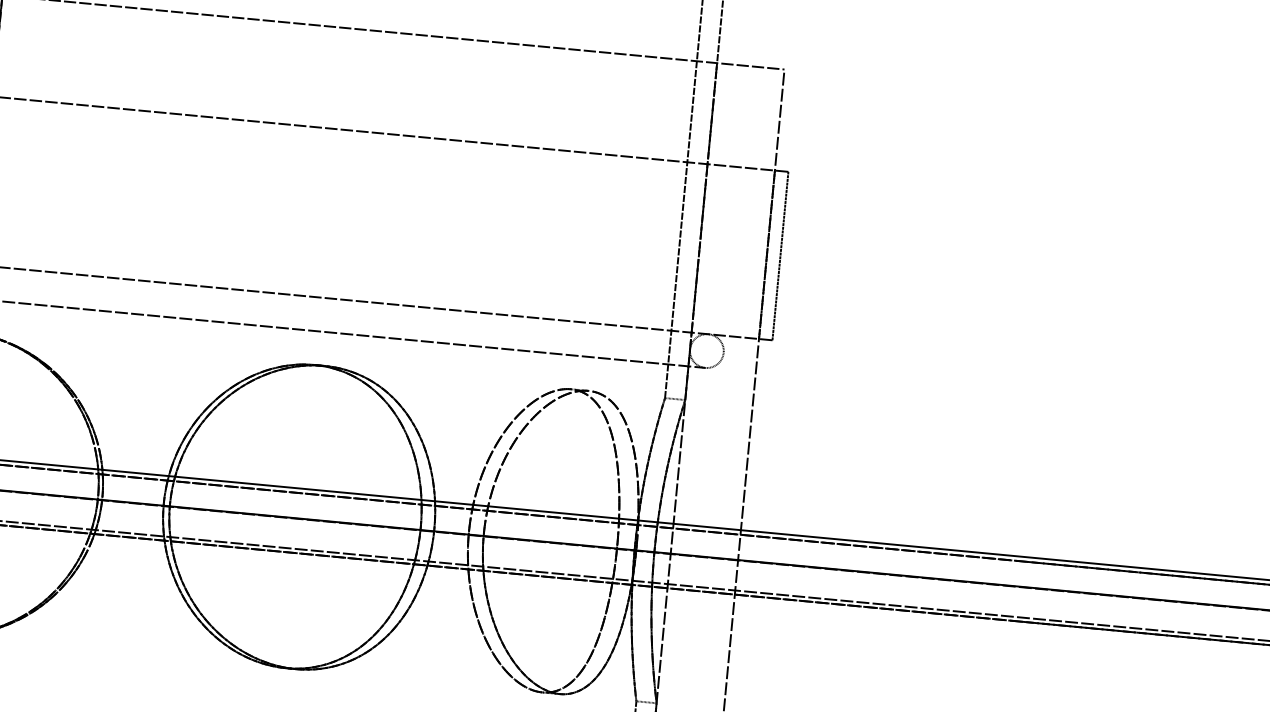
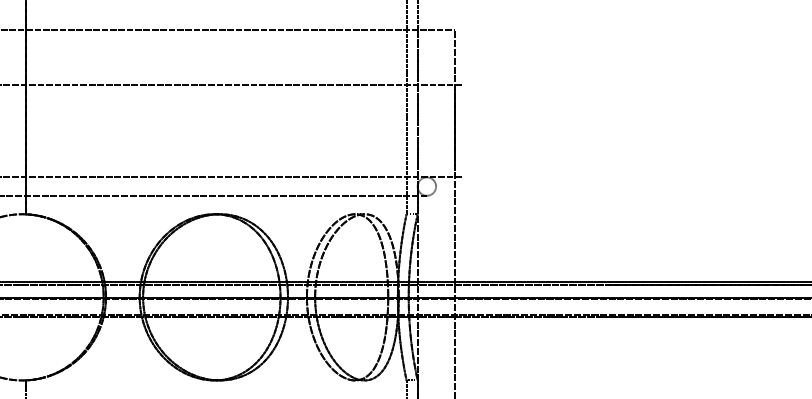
line: (781, 256) -> (462, 131), removed

